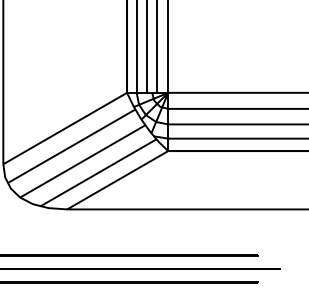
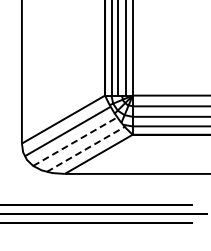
line: (83, 161) -> (75, 141), solid -> dashed
line: (99, 173) -> (86, 149), solid -> dashed

